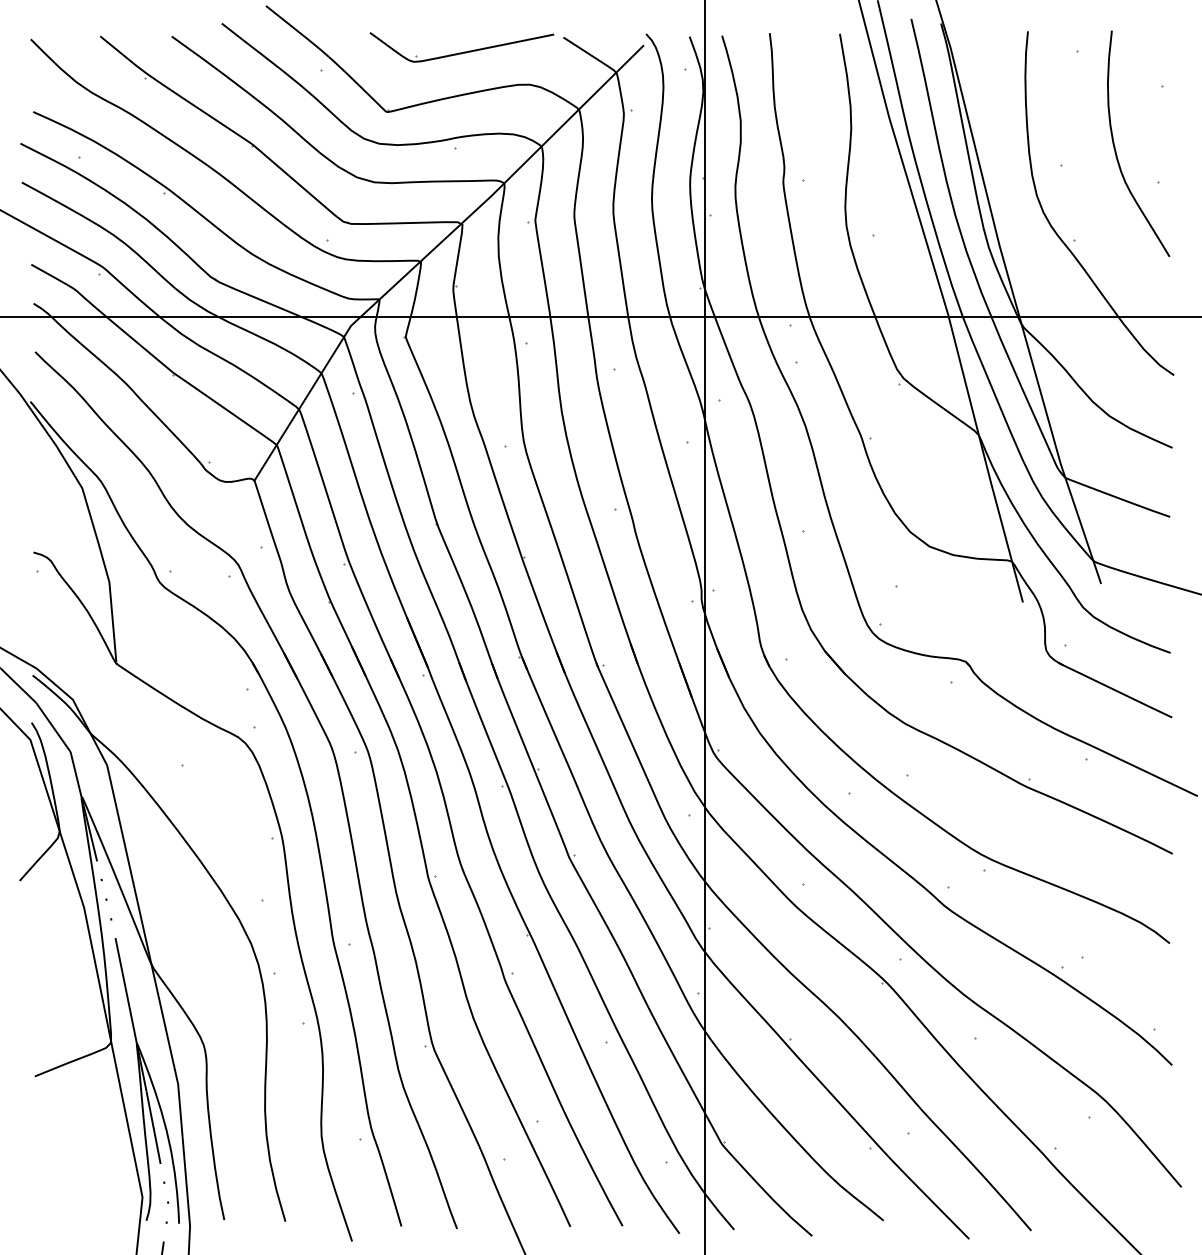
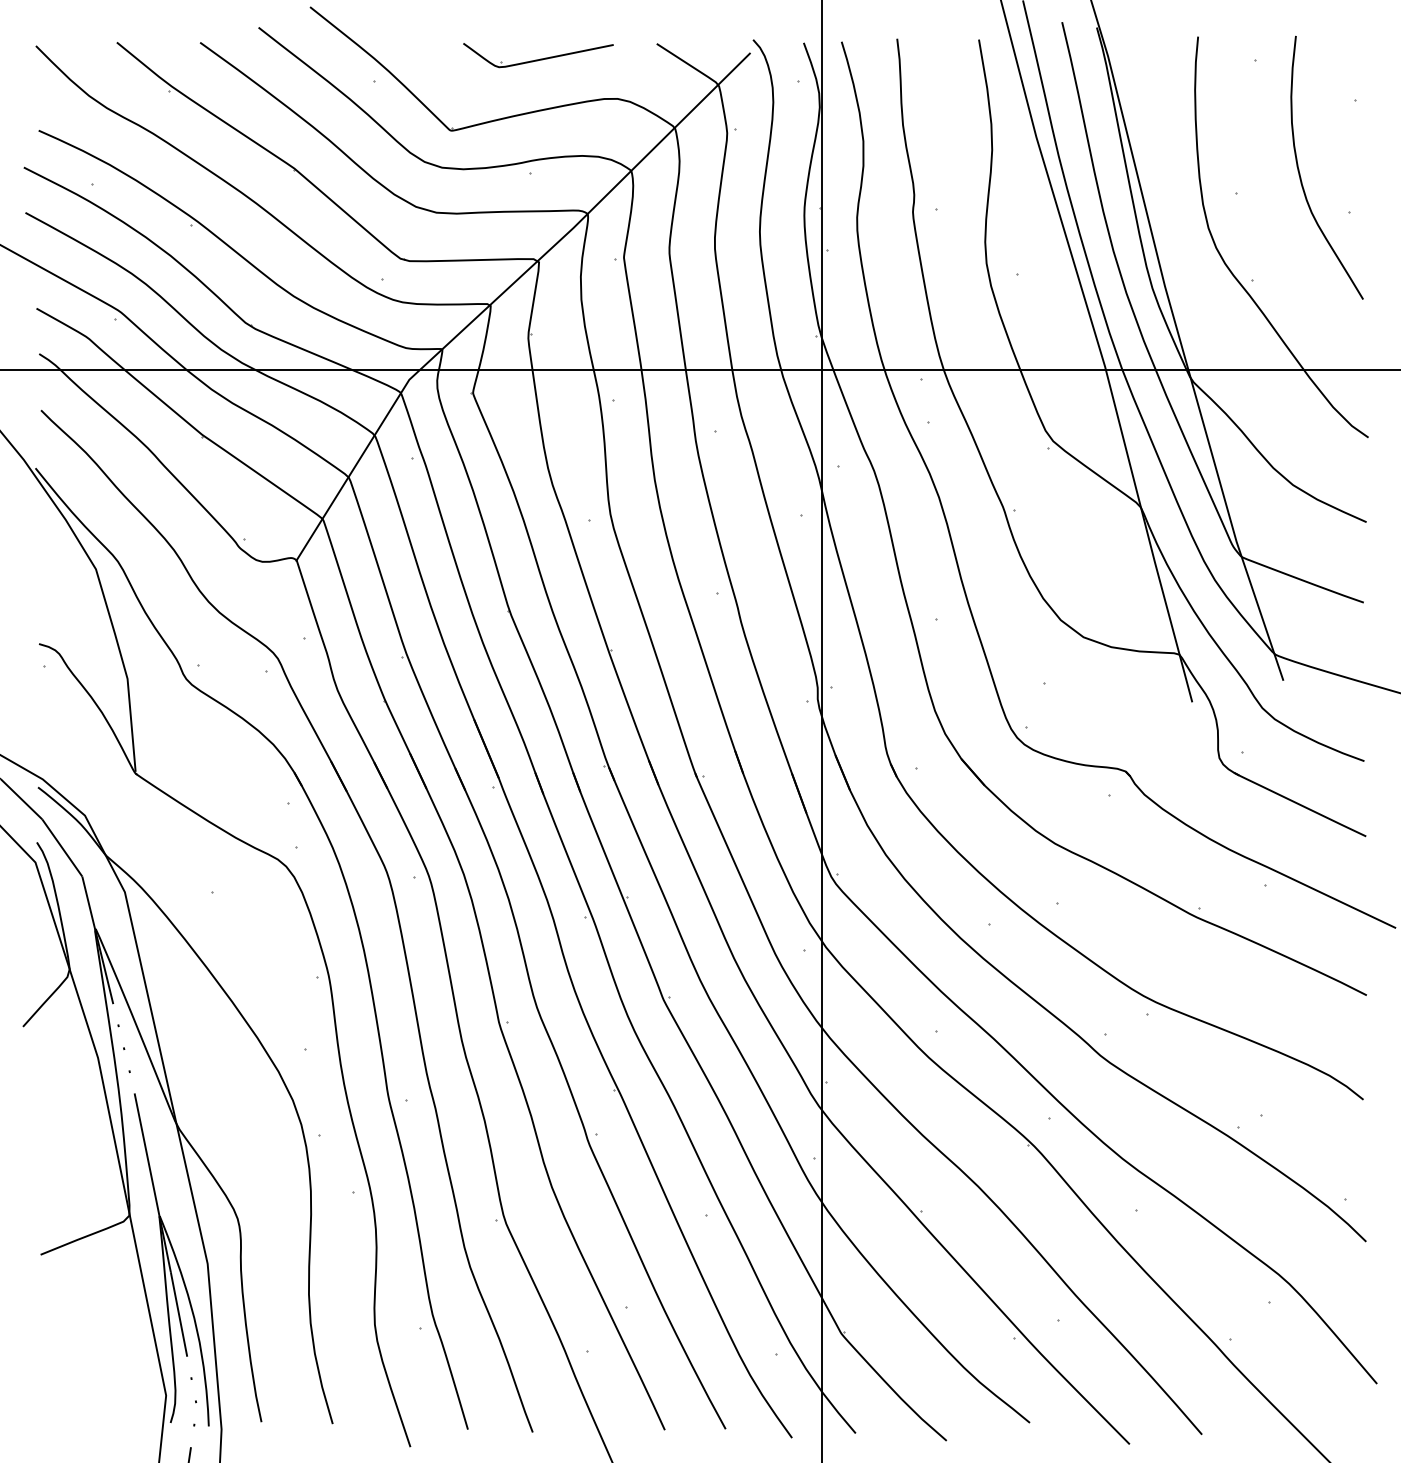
part: (462, 47) -> (538, 55), size x0.7

